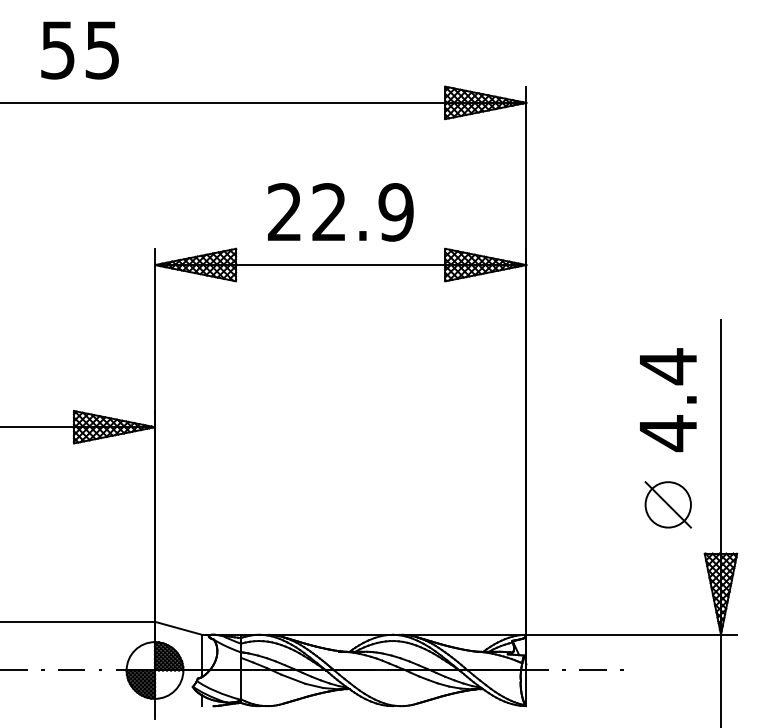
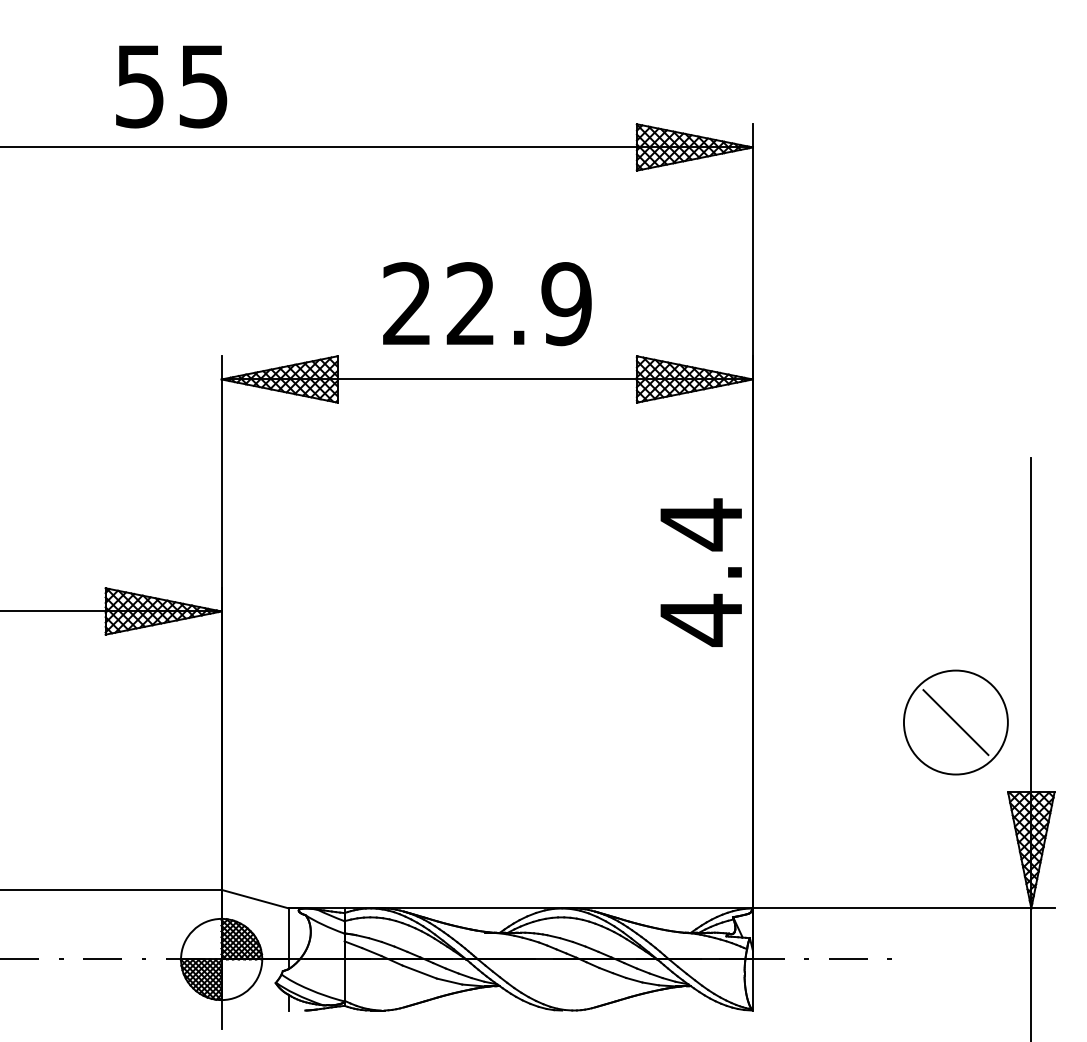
text: (79, 50) -> (170, 86), moved
text: (668, 400) -> (701, 573), moved
circle: (667, 504) -> (954, 722), size x1.6

